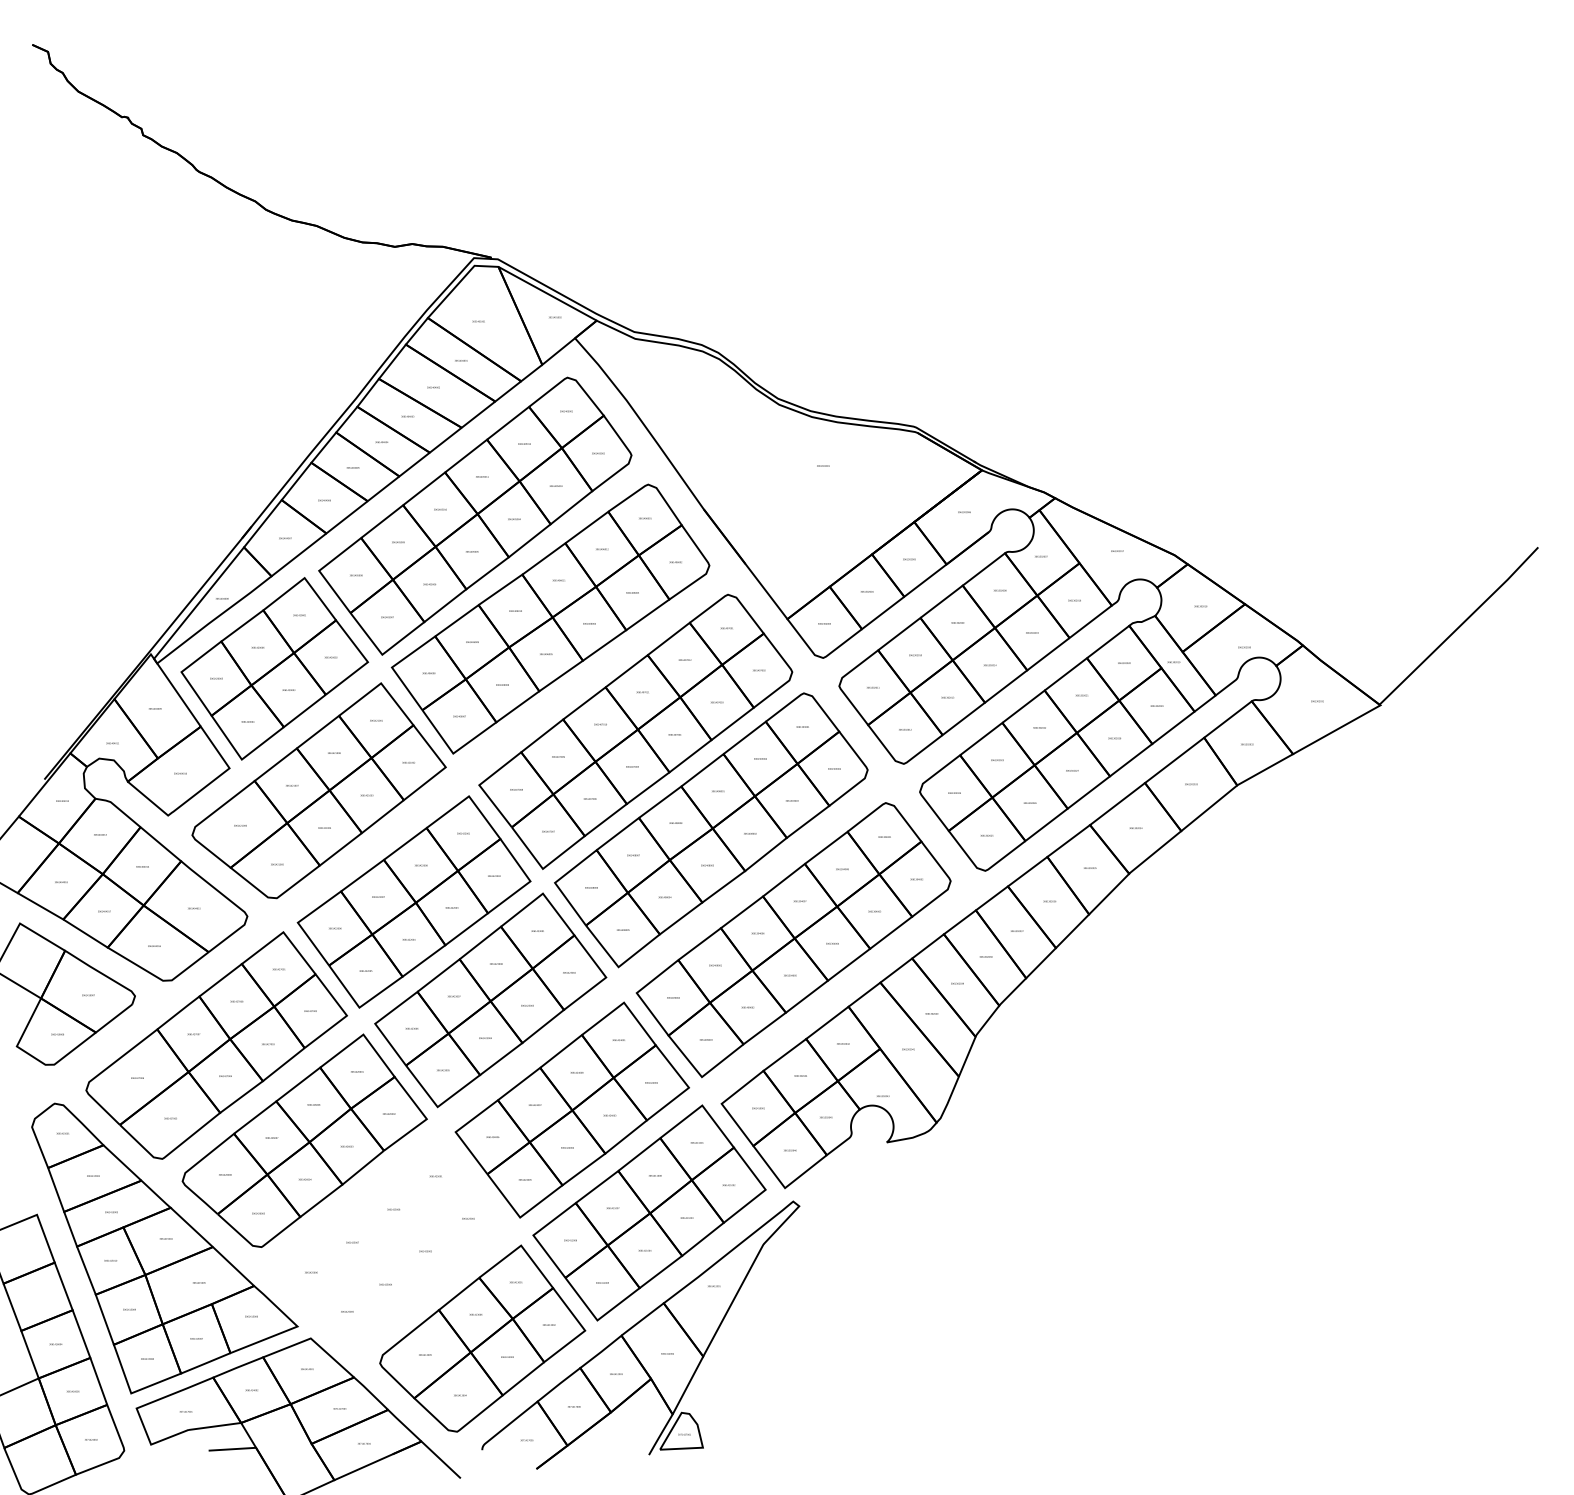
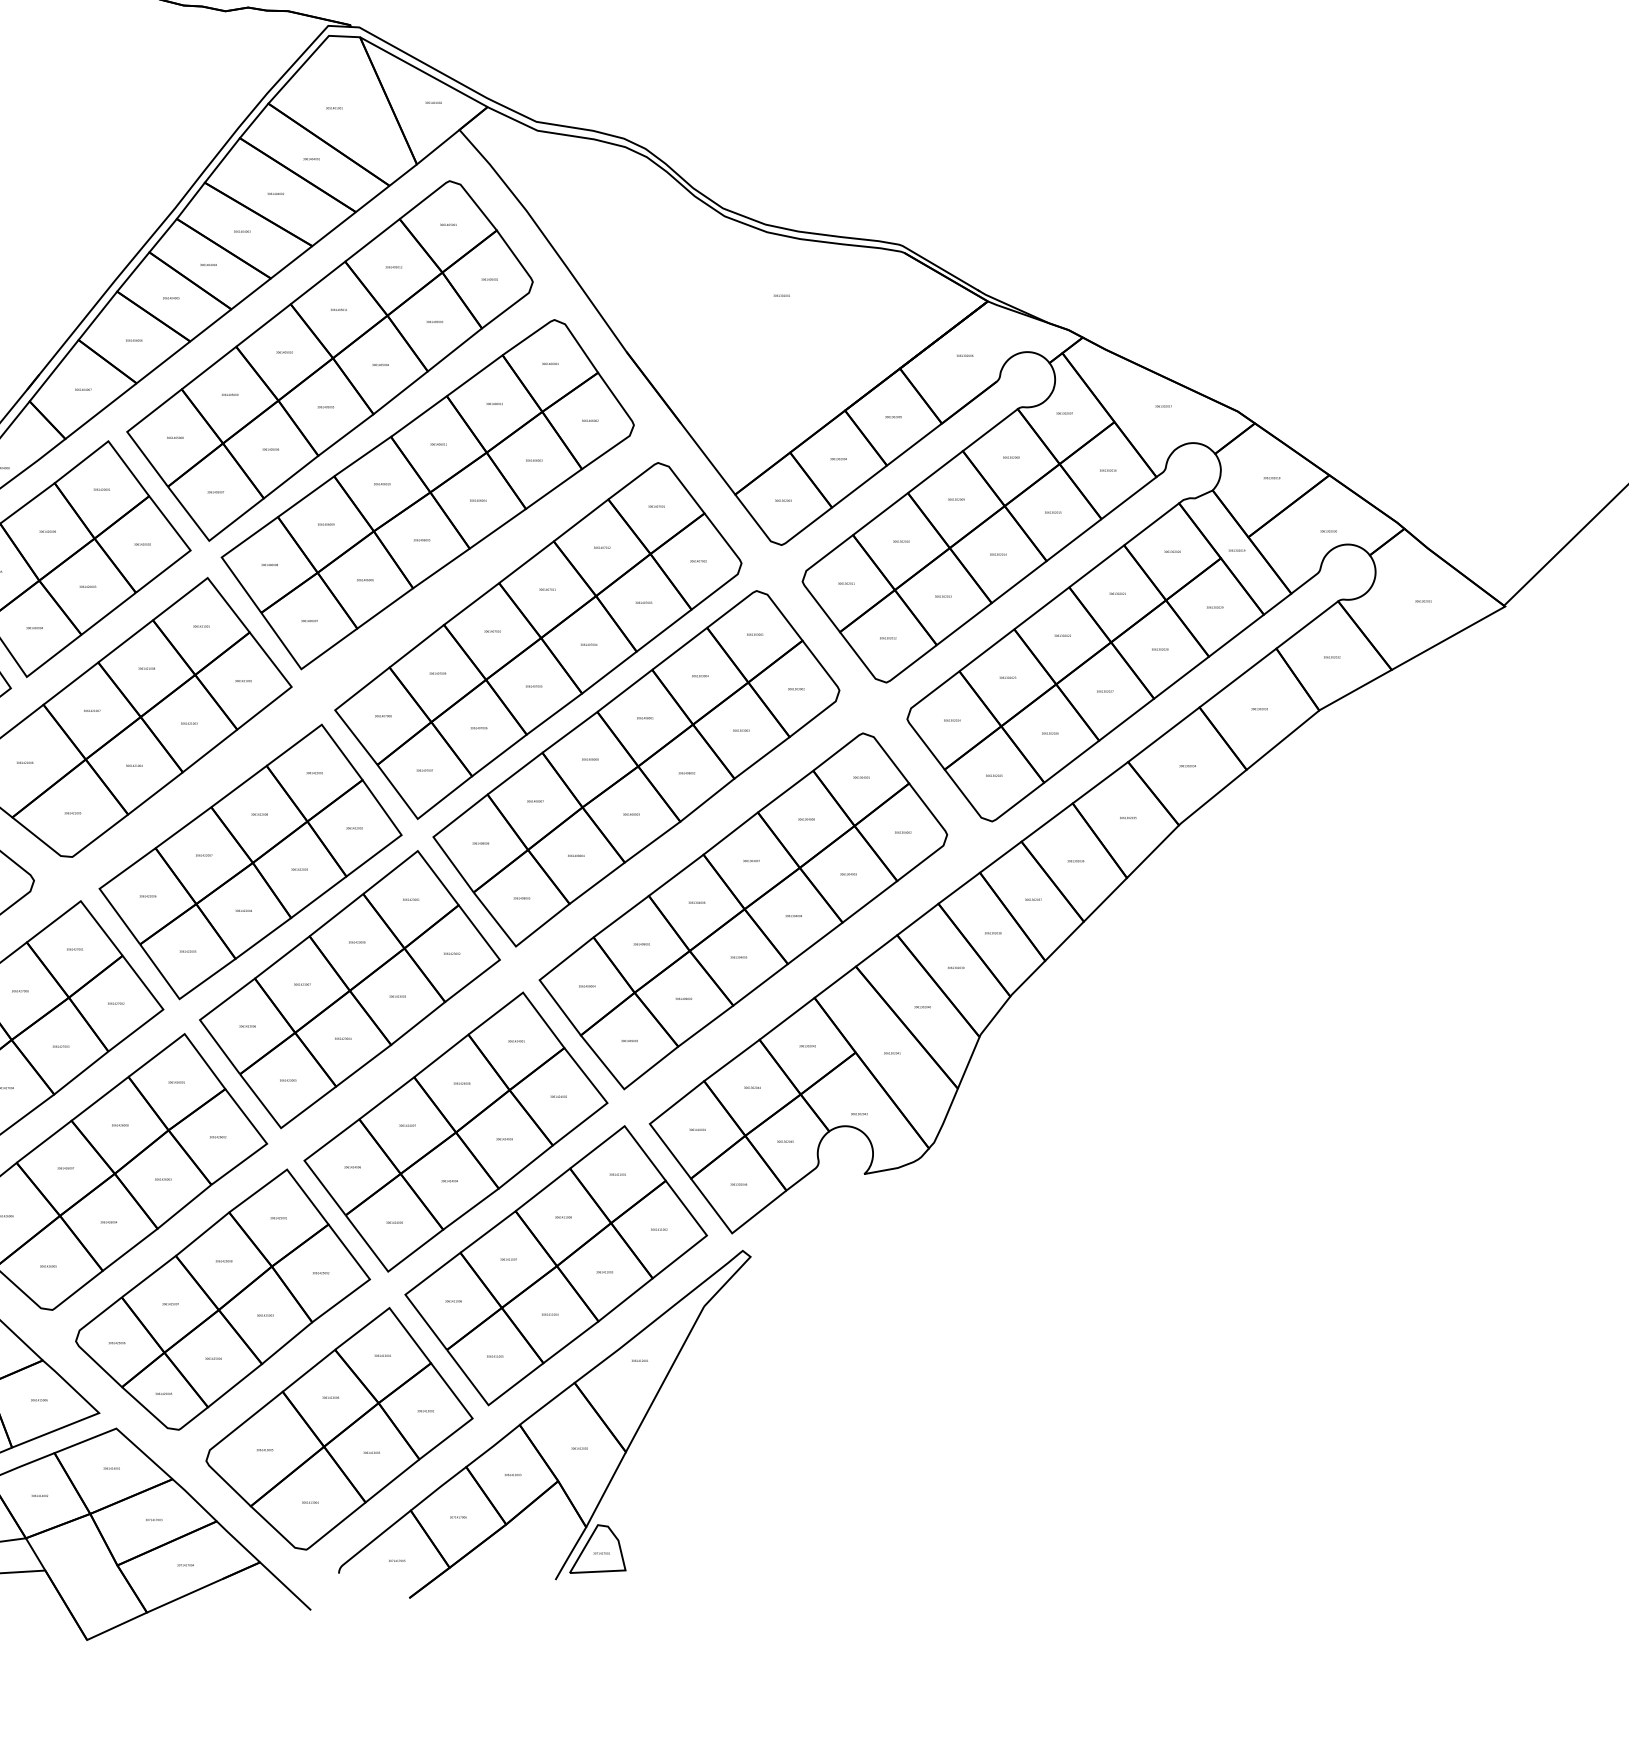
part: (392, 1239) -> (222, 1300), added

